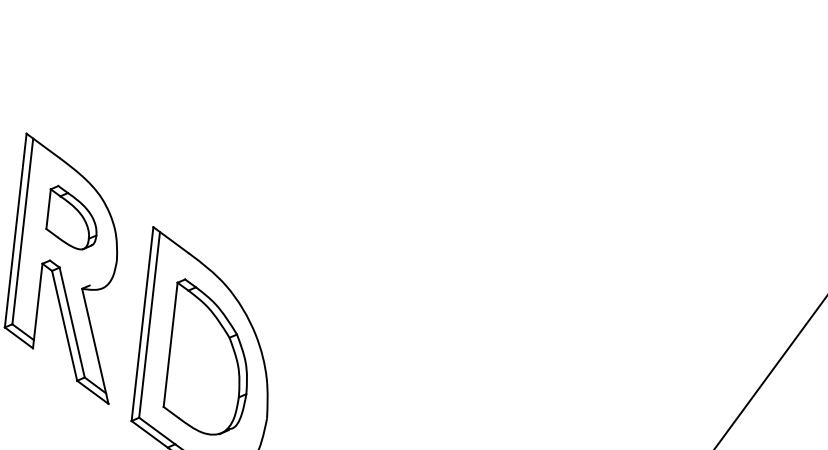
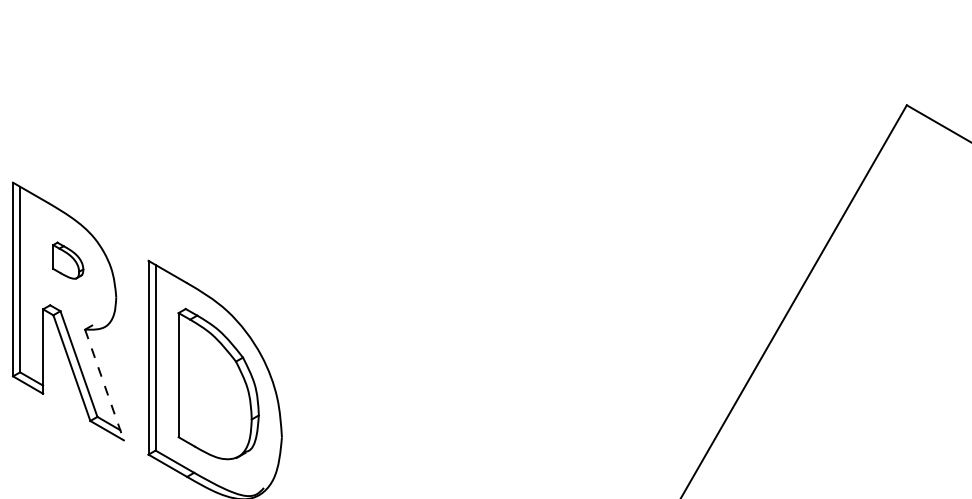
part: (73, 217) -> (68, 260), size x0.6
line: (95, 345) -> (104, 384), solid -> dashed

